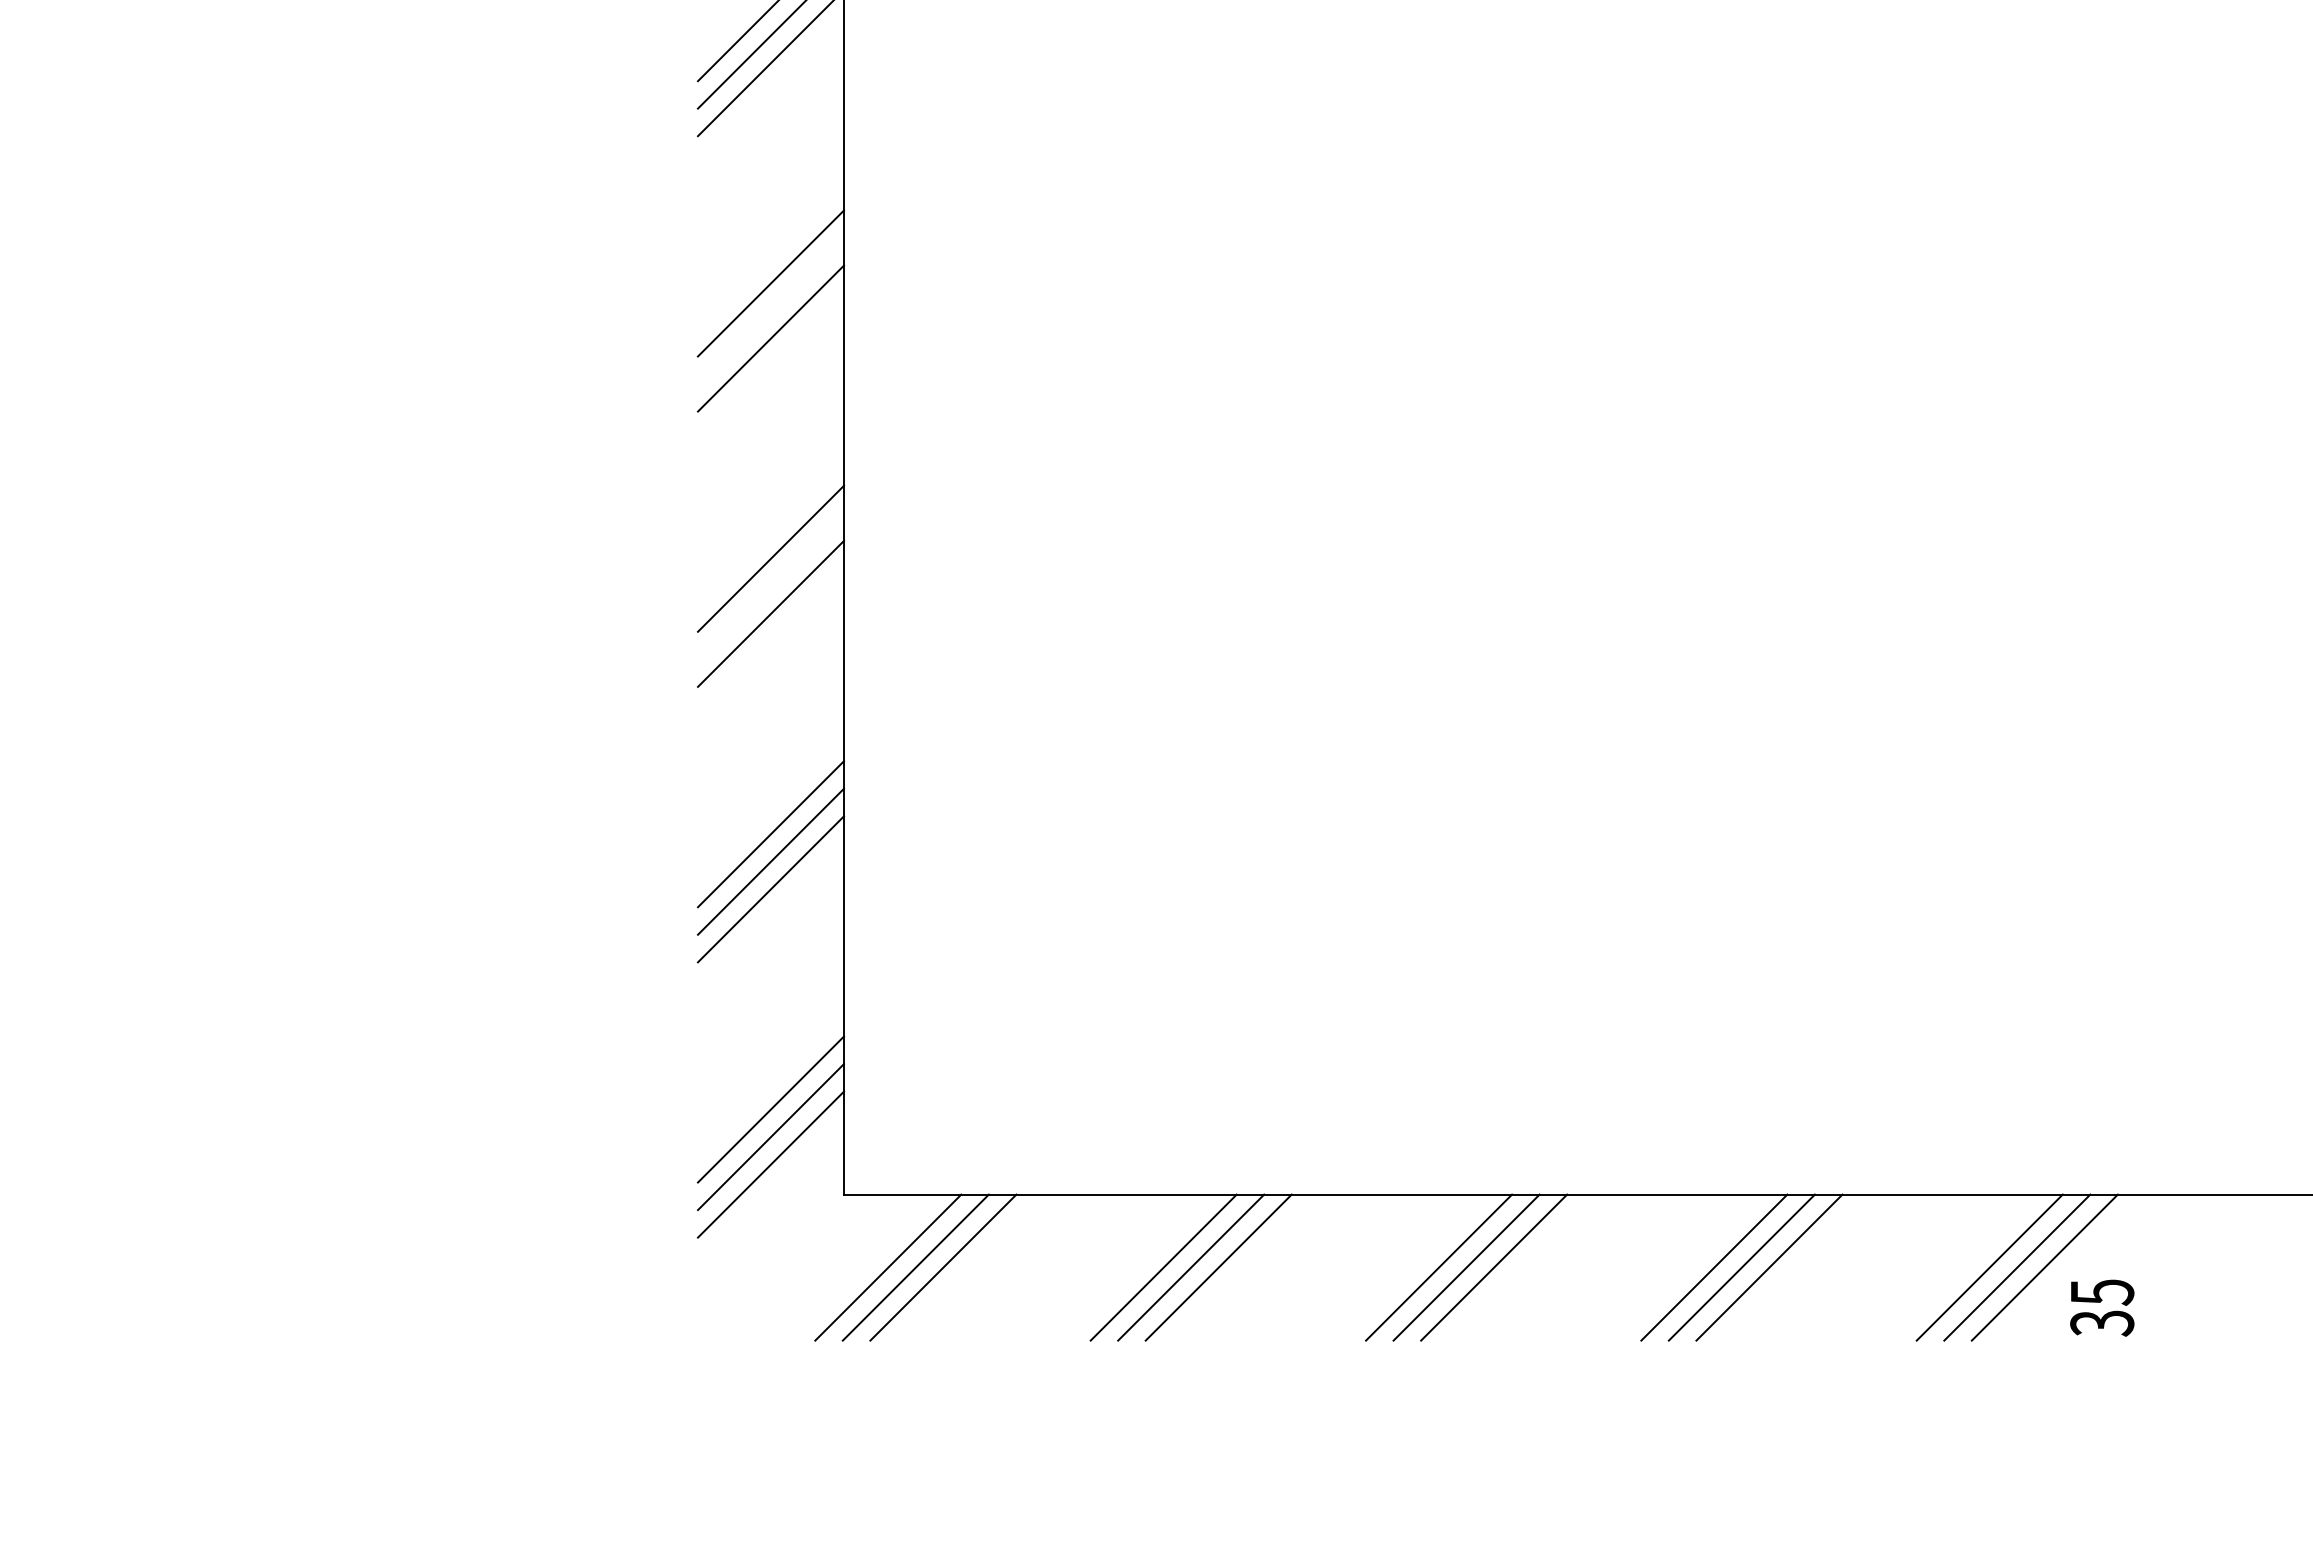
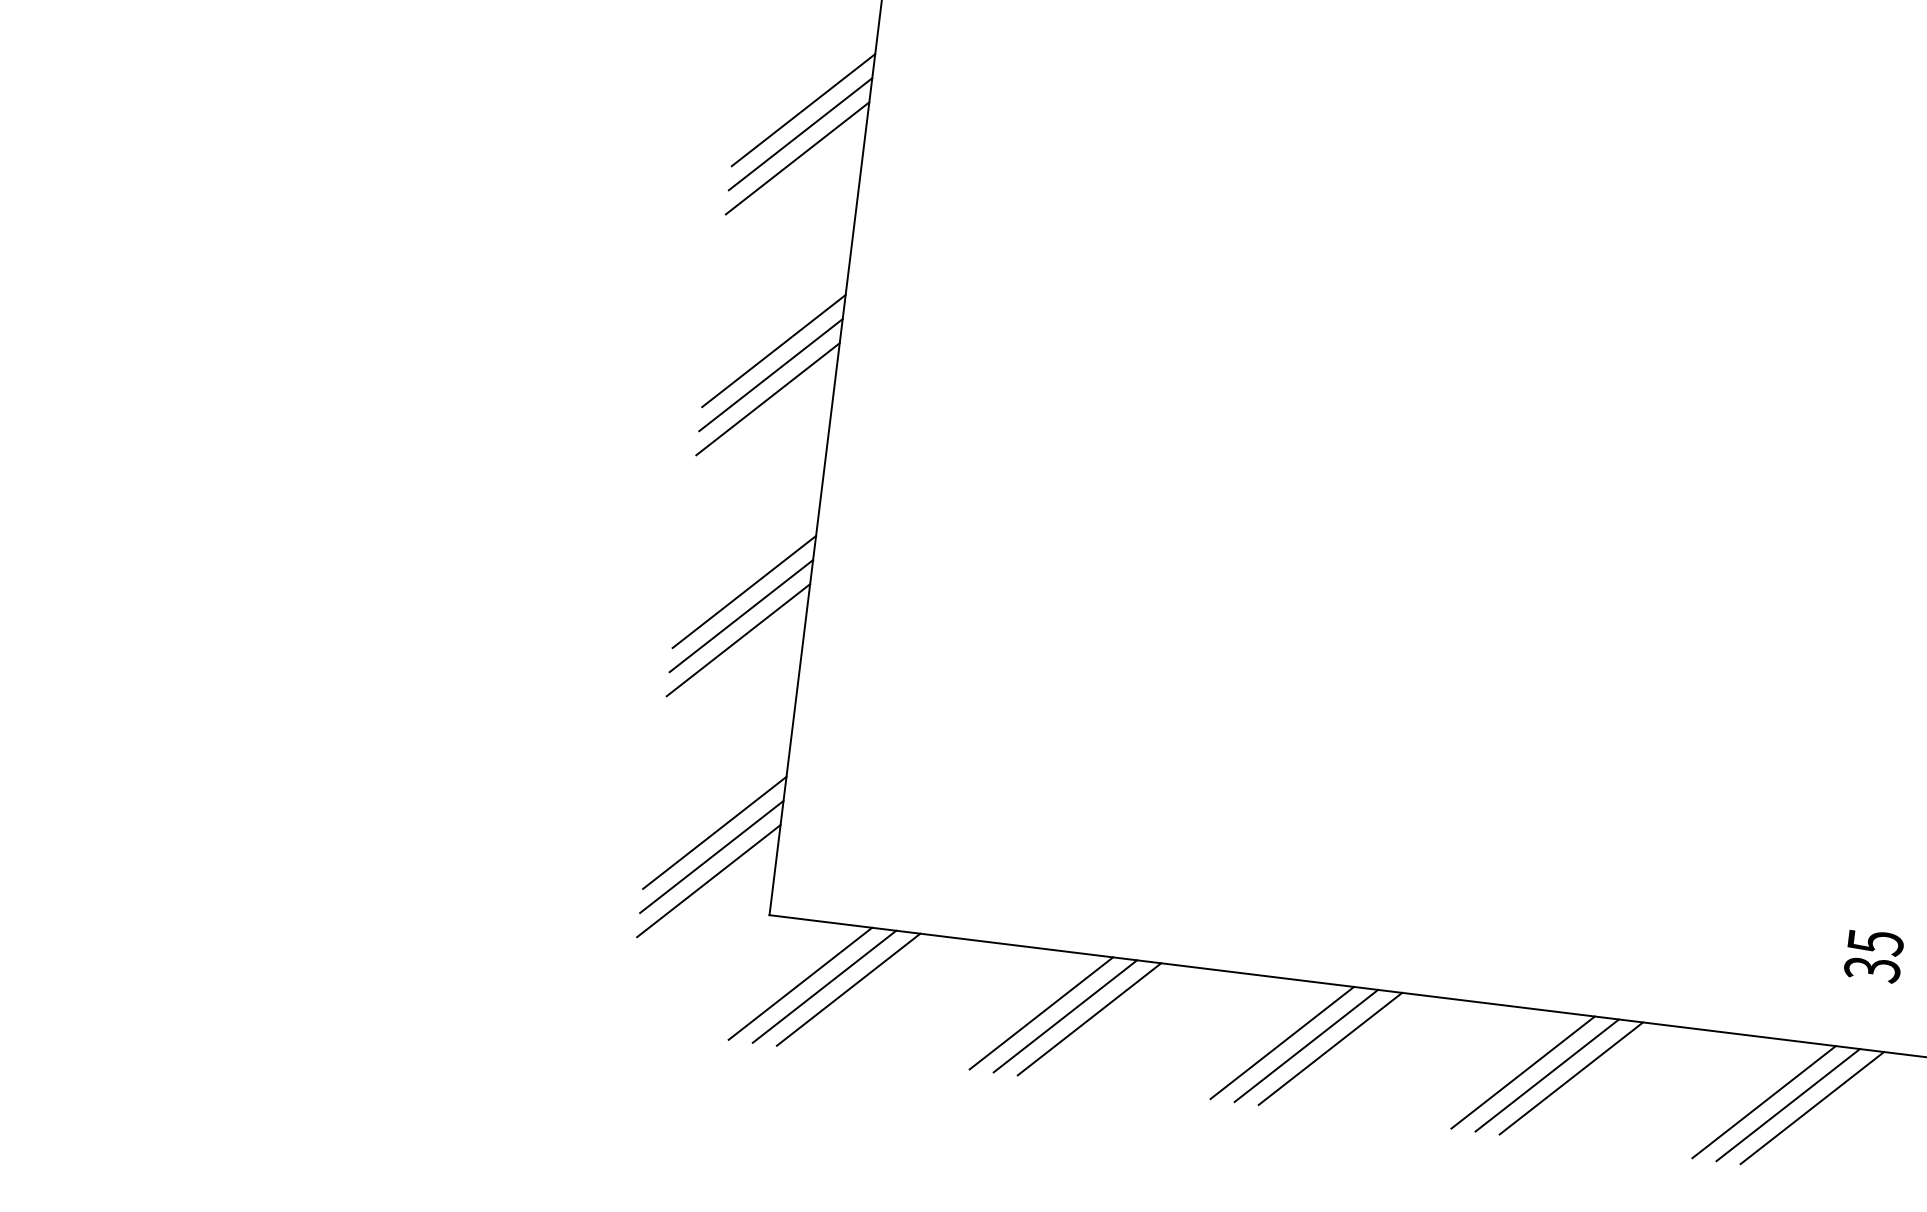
line: (770, 311) -> (800, 134), added
line: (770, 586) -> (770, 375), added
text: (2102, 1307) -> (1874, 955), moved

